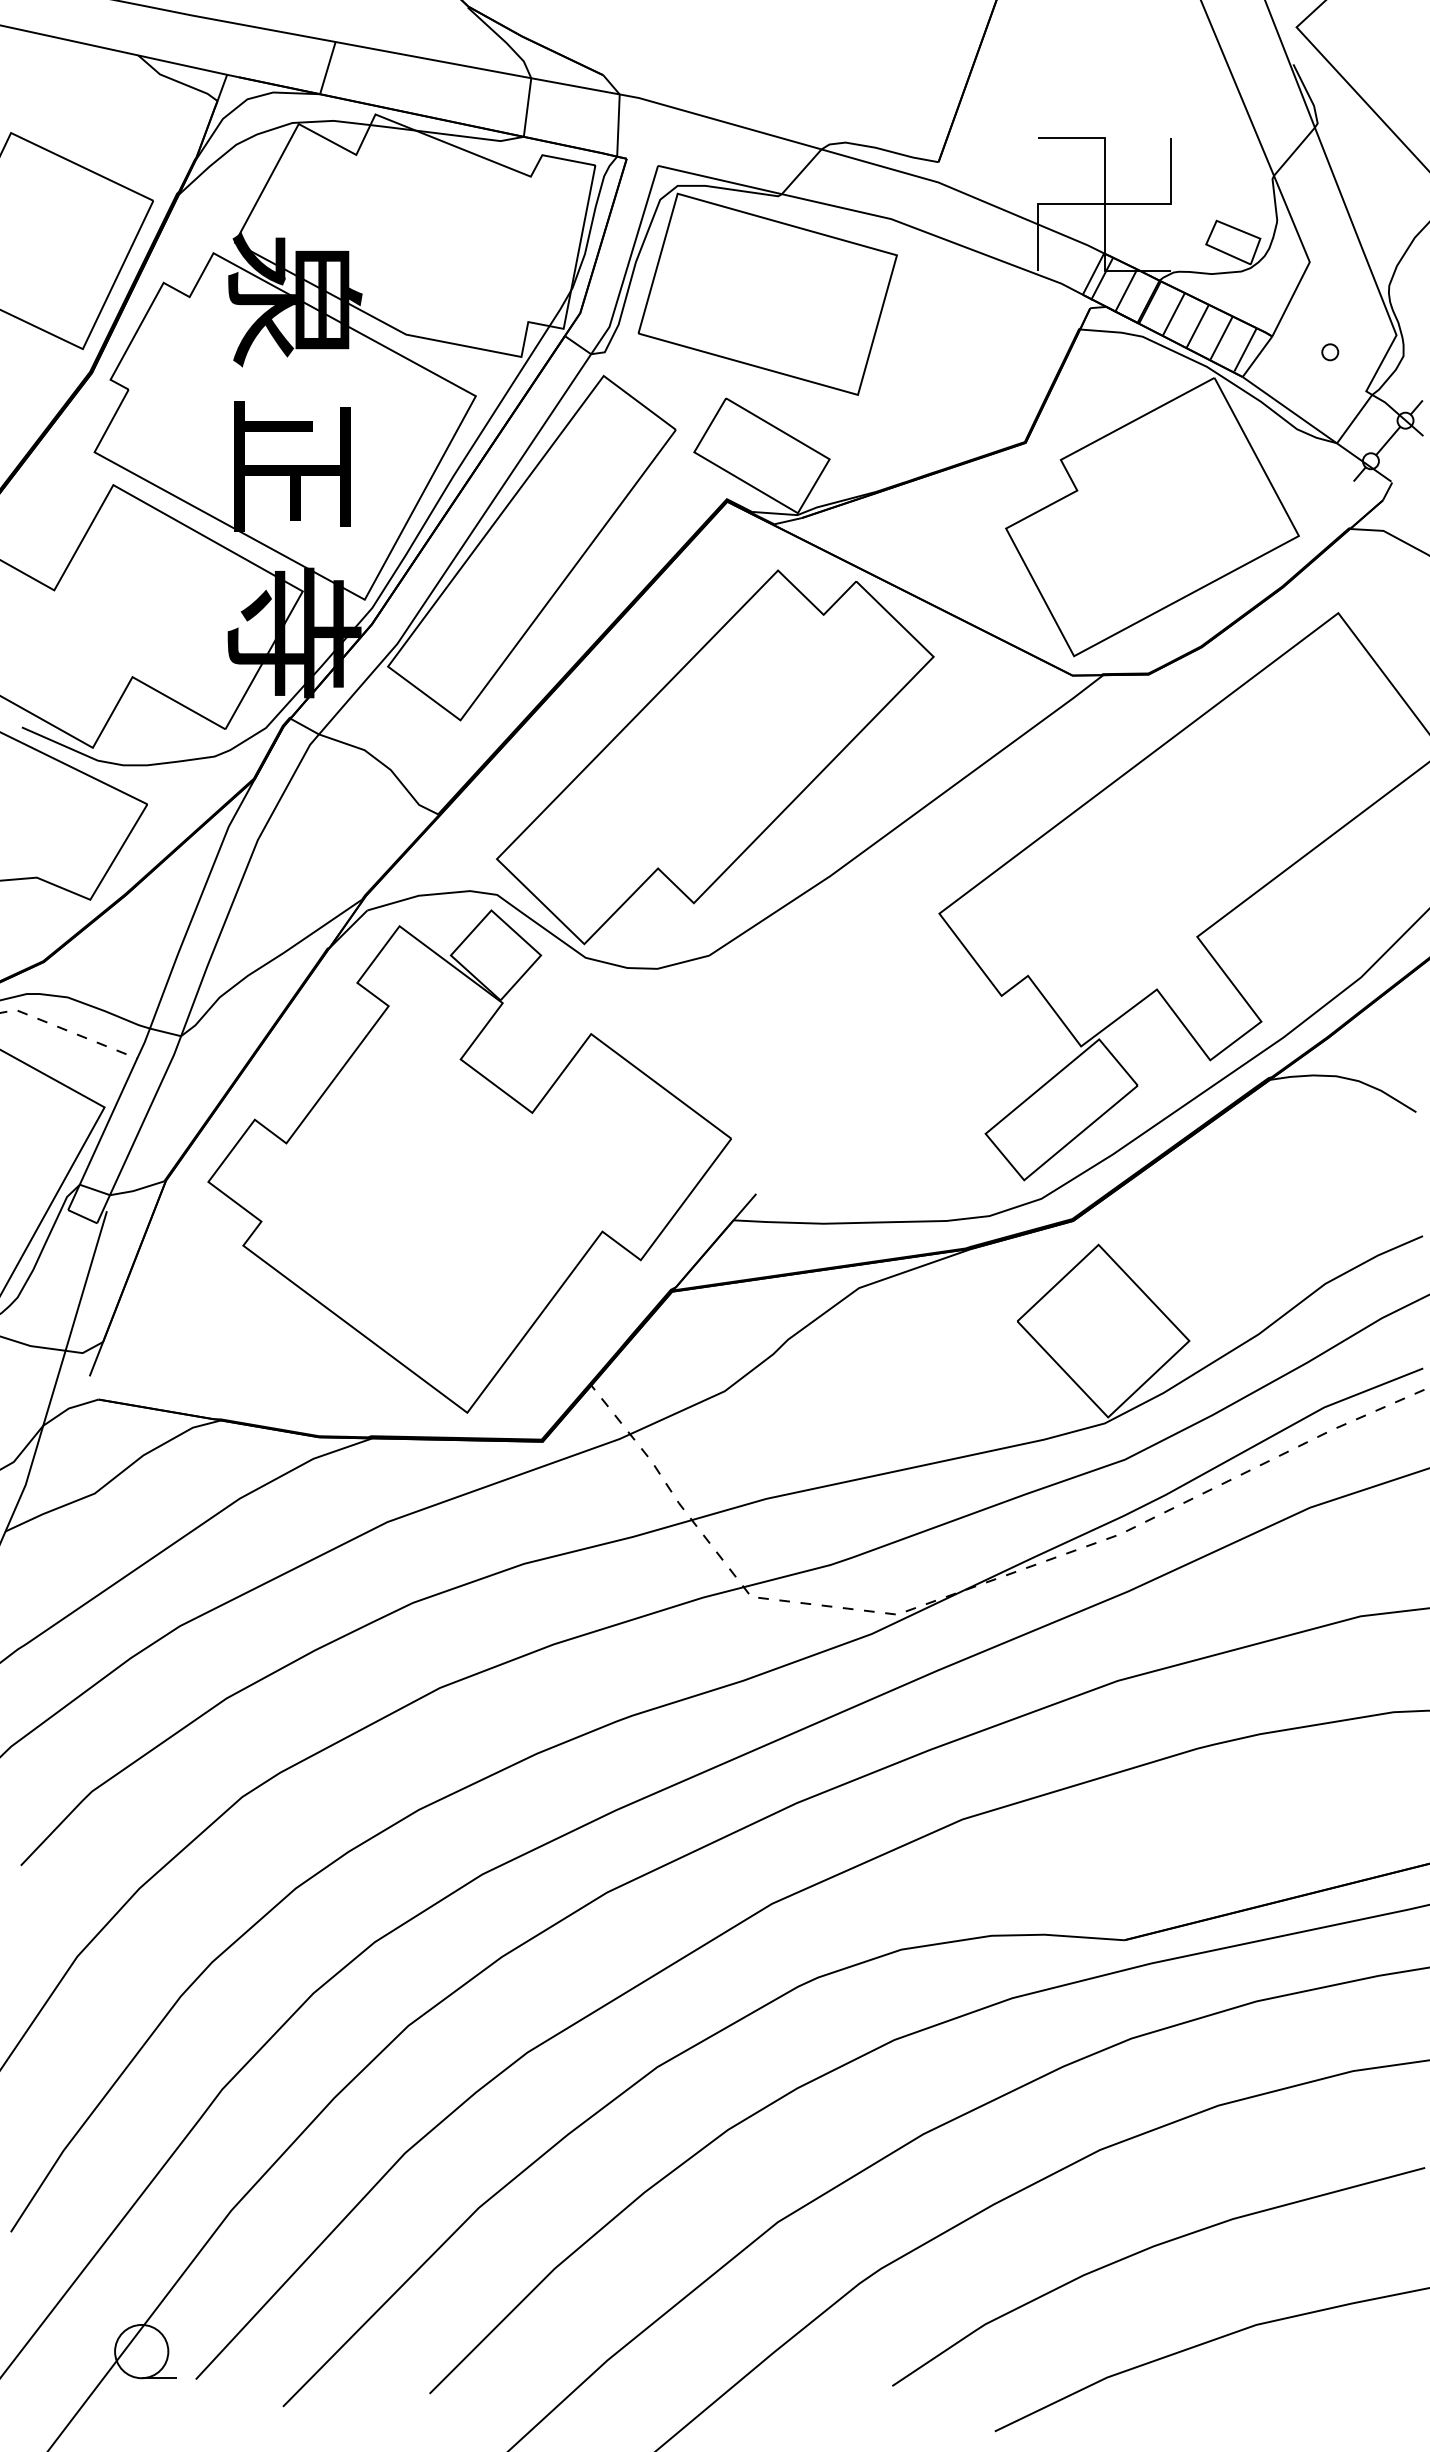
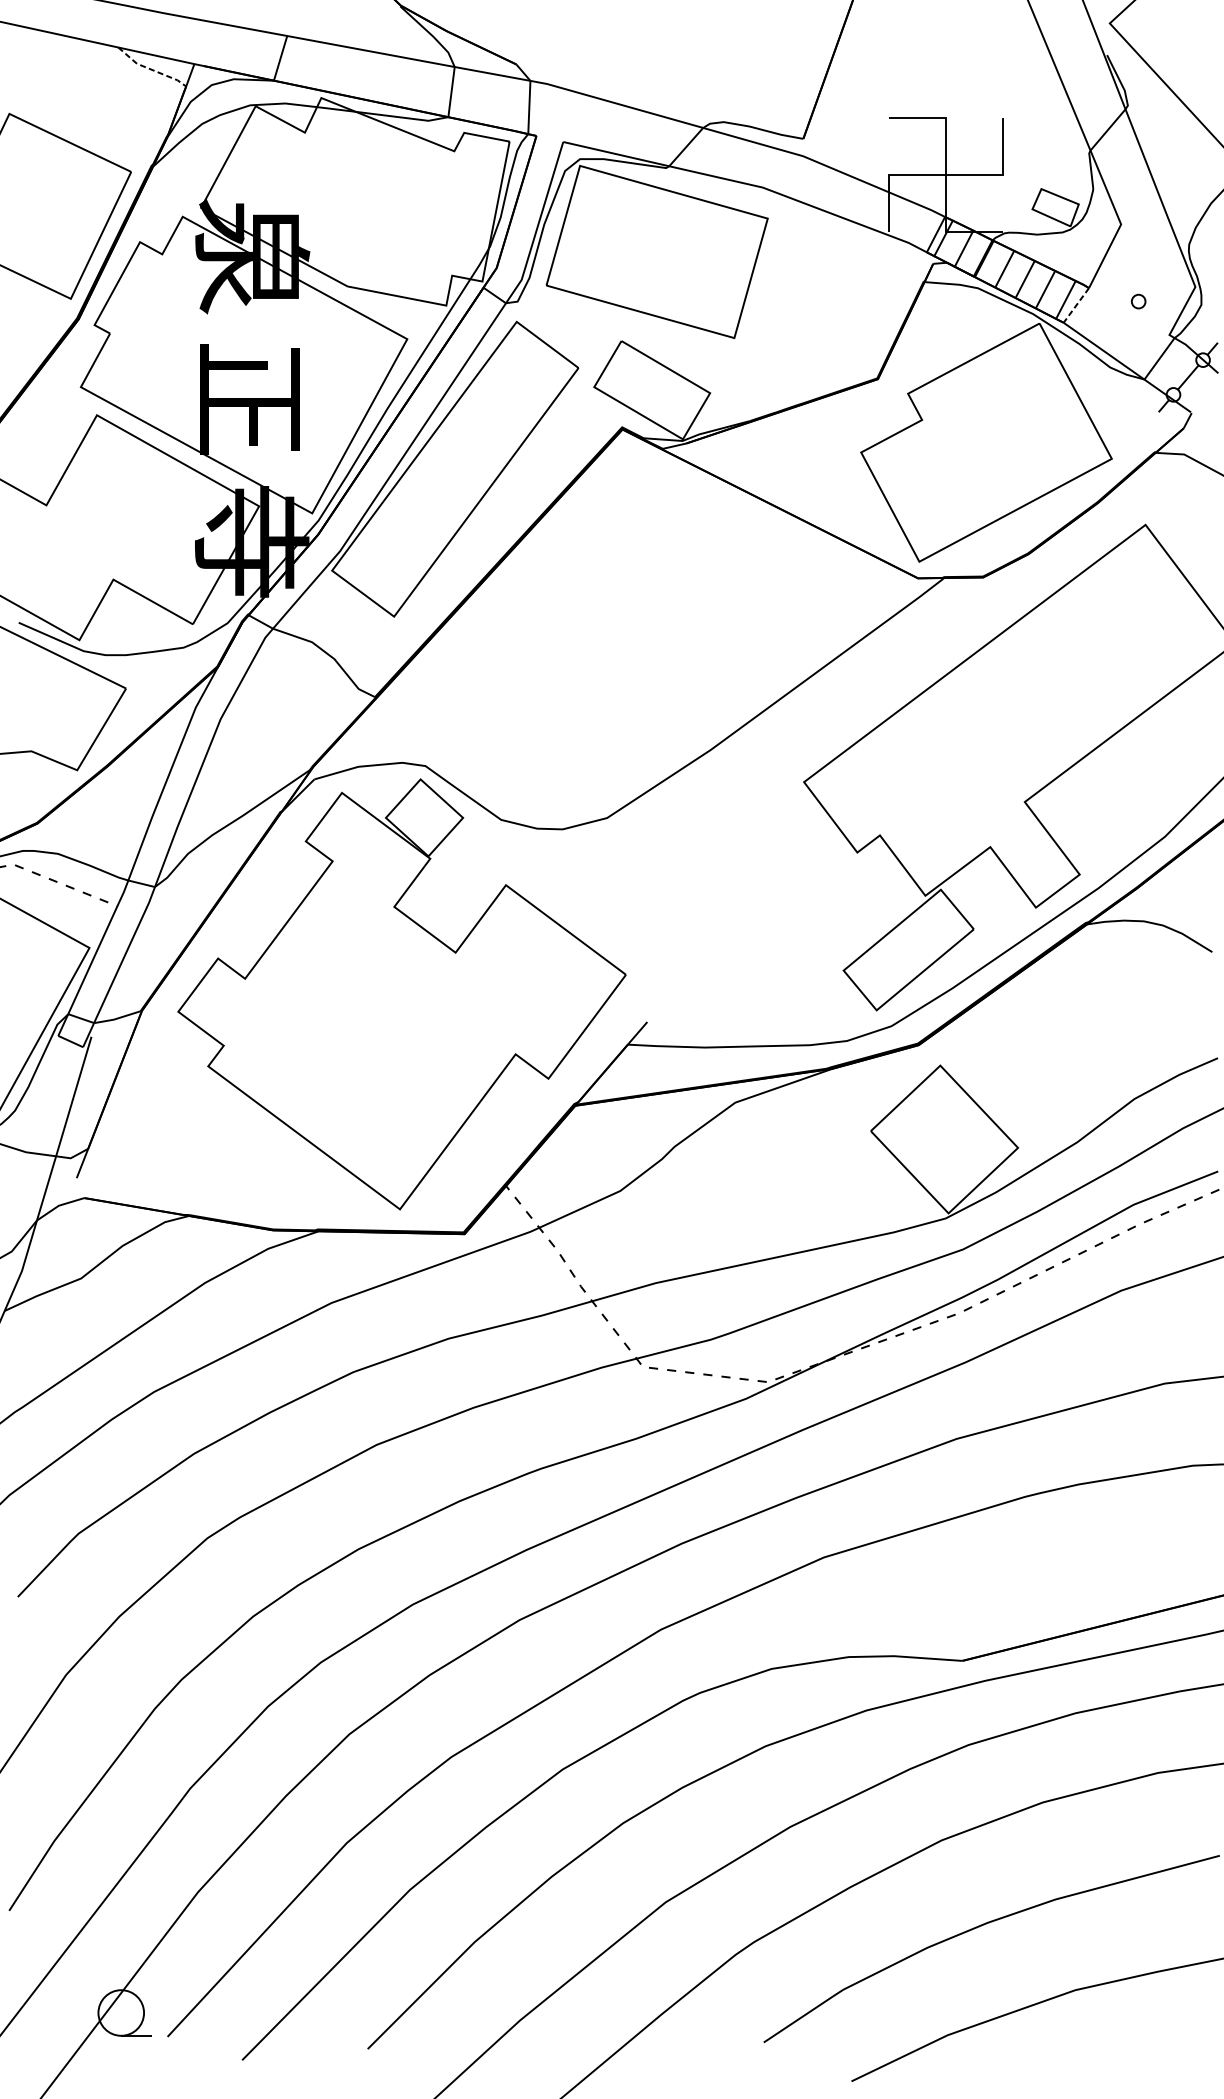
line: (176, 81) -> (151, 69), solid -> dashed
line: (1257, 357) -> (1076, 306), solid -> dashed
part: (715, 757) -> (612, 648), removed

